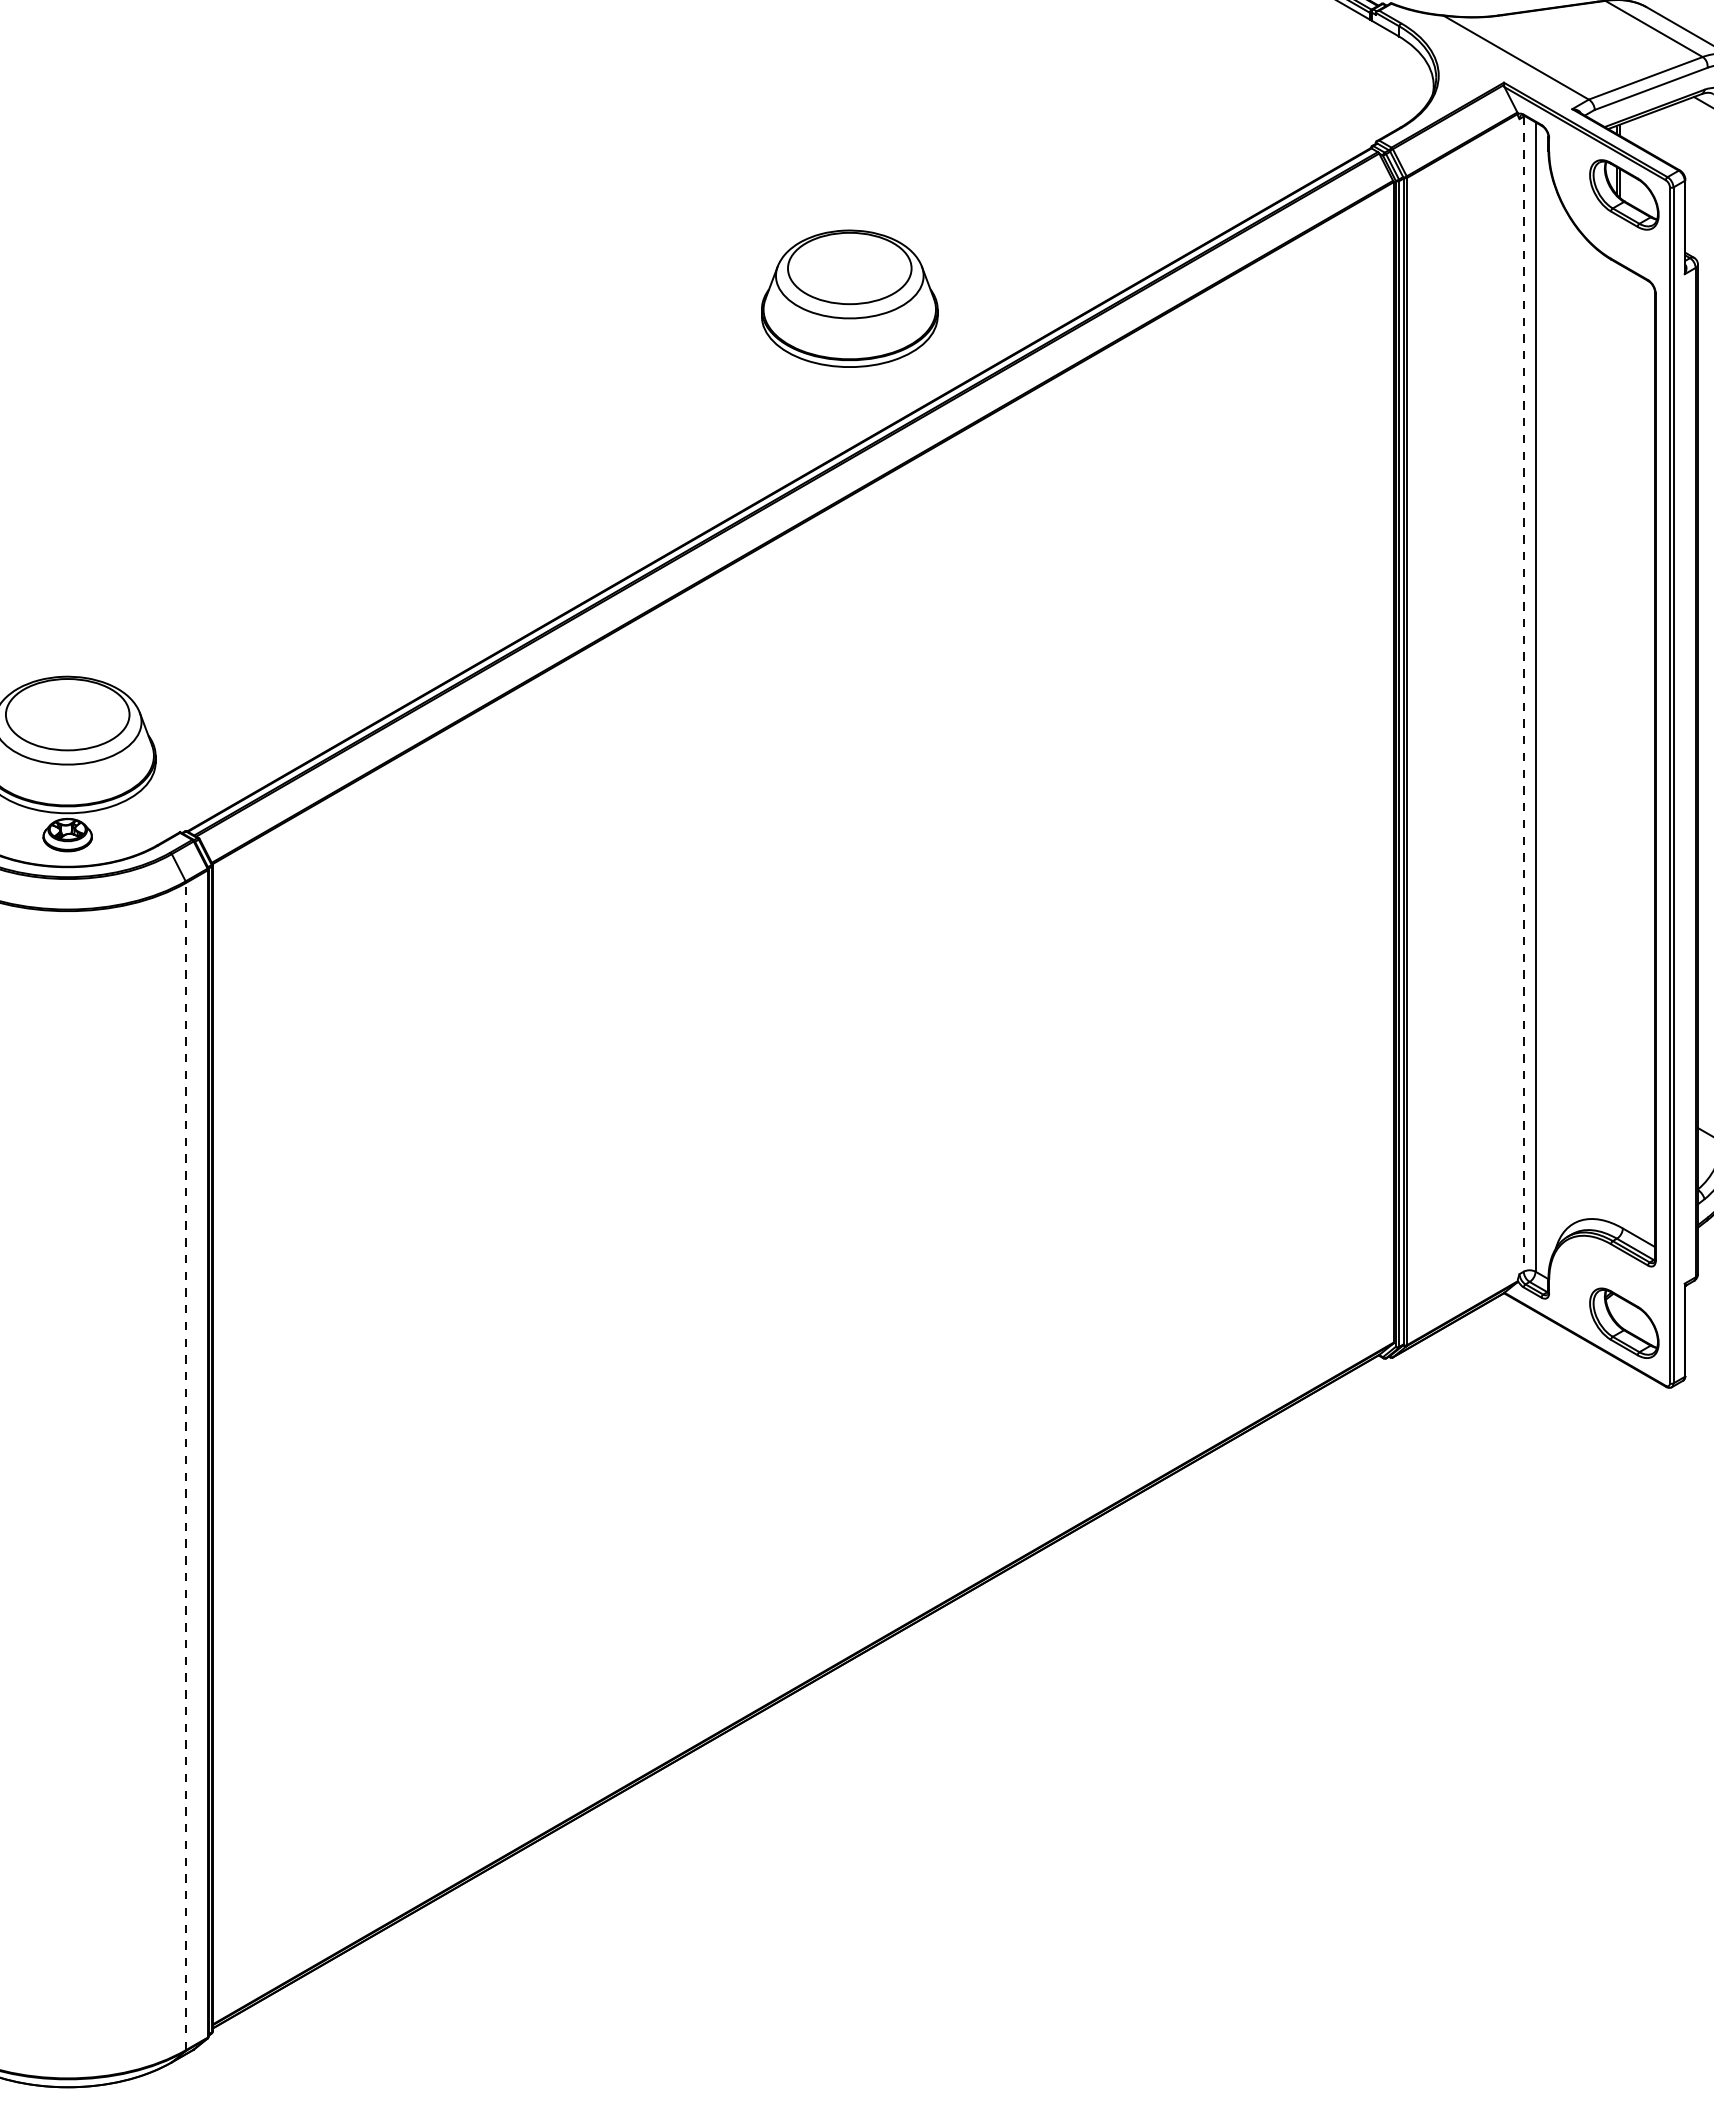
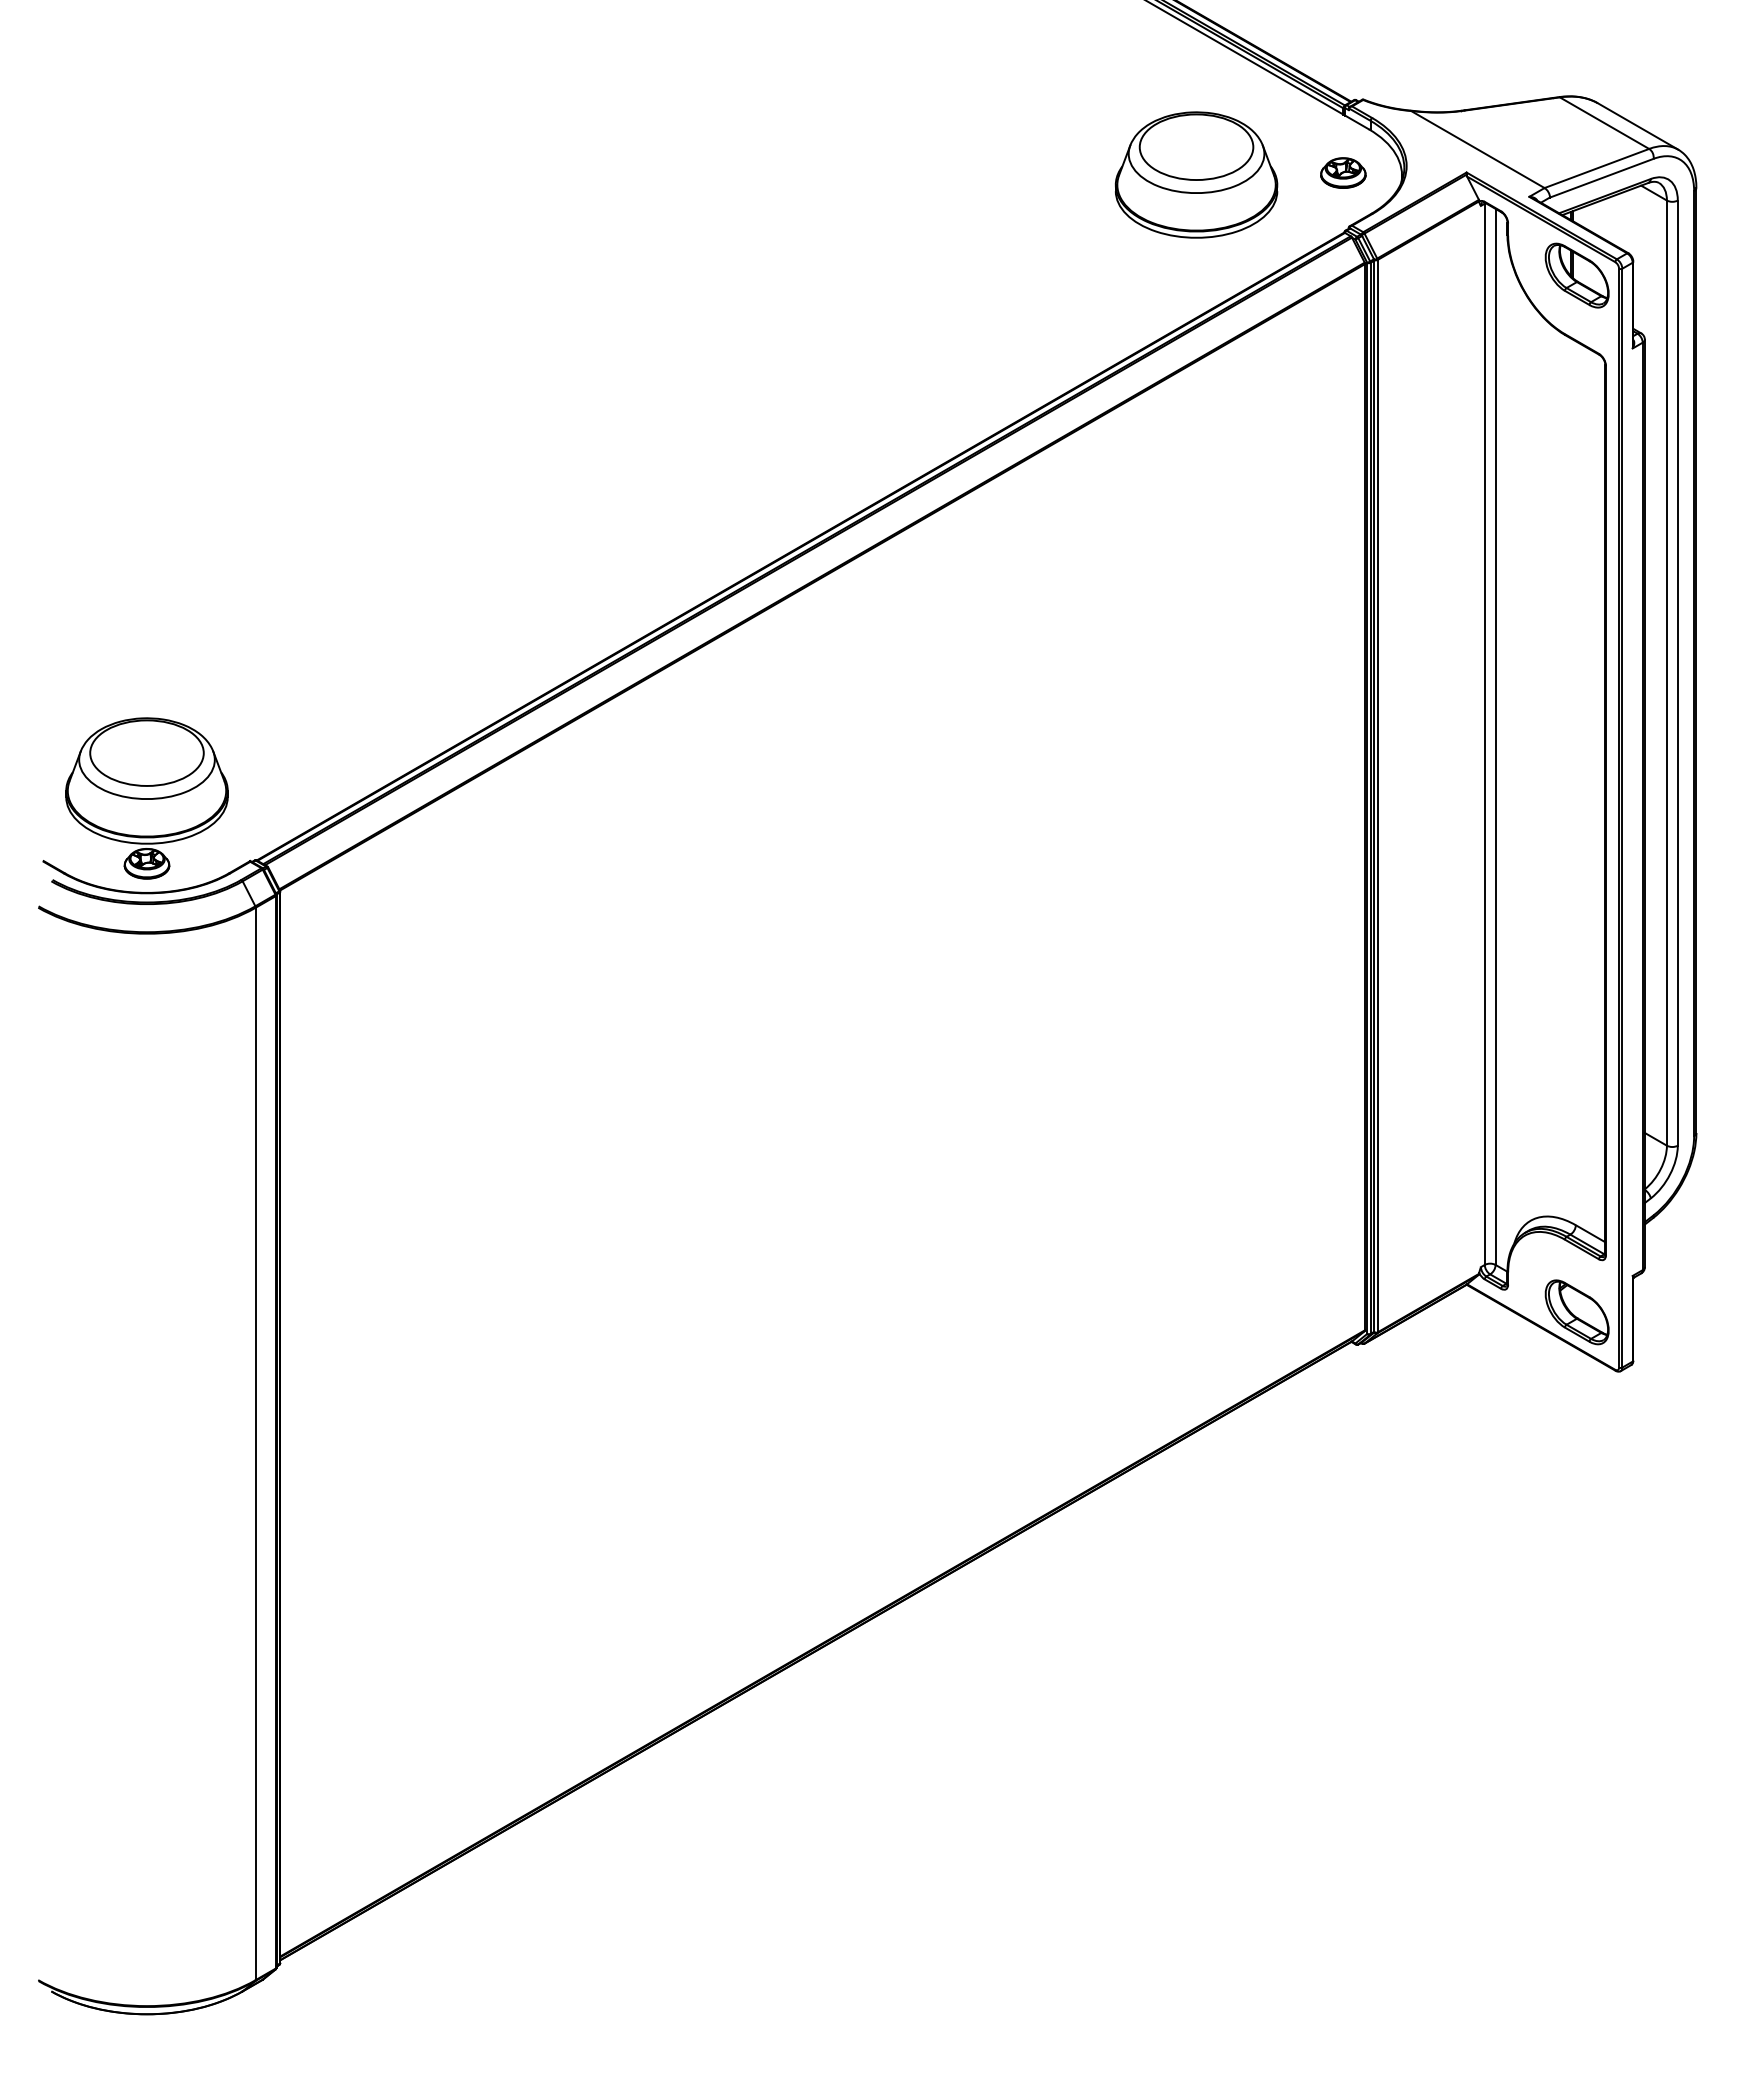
part: (1369, 82) -> (1343, 172), added
part: (849, 298) -> (1196, 174), moved
line: (1523, 694) -> (1484, 734), dashed -> solid
line: (185, 1466) -> (255, 1443), dashed -> solid

